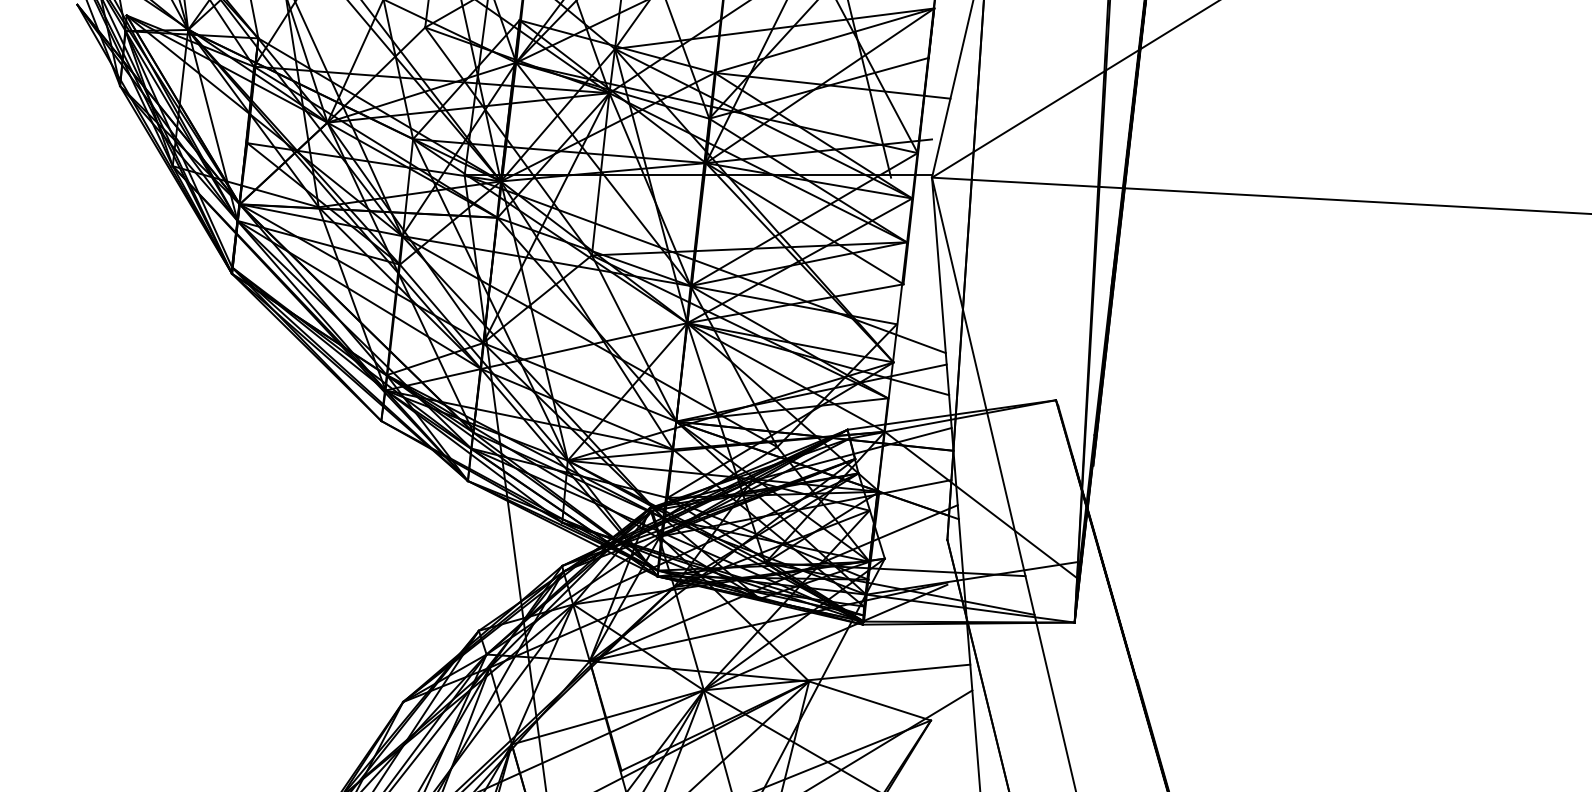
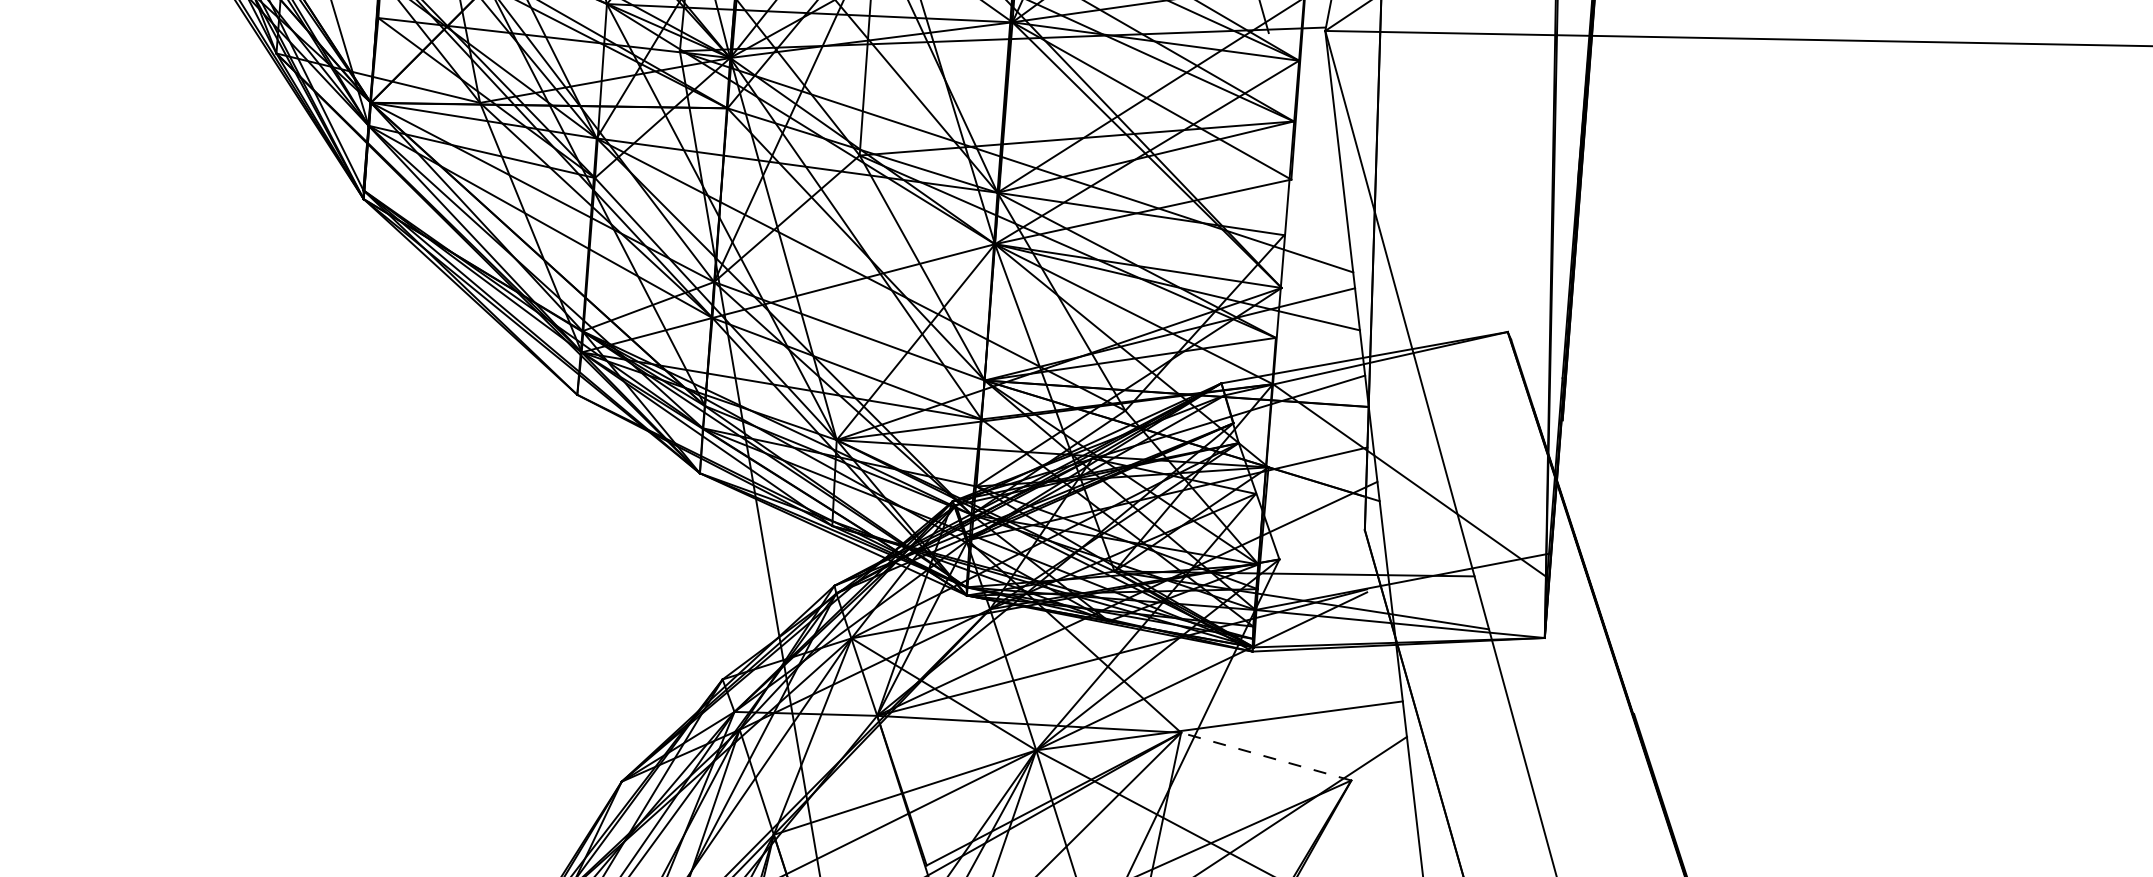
line: (870, 700) -> (1266, 755), solid -> dashed

